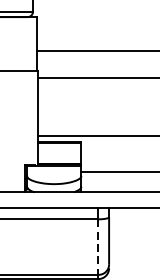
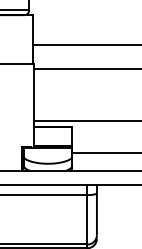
line: (98, 246) -> (87, 219), dashed -> solid

